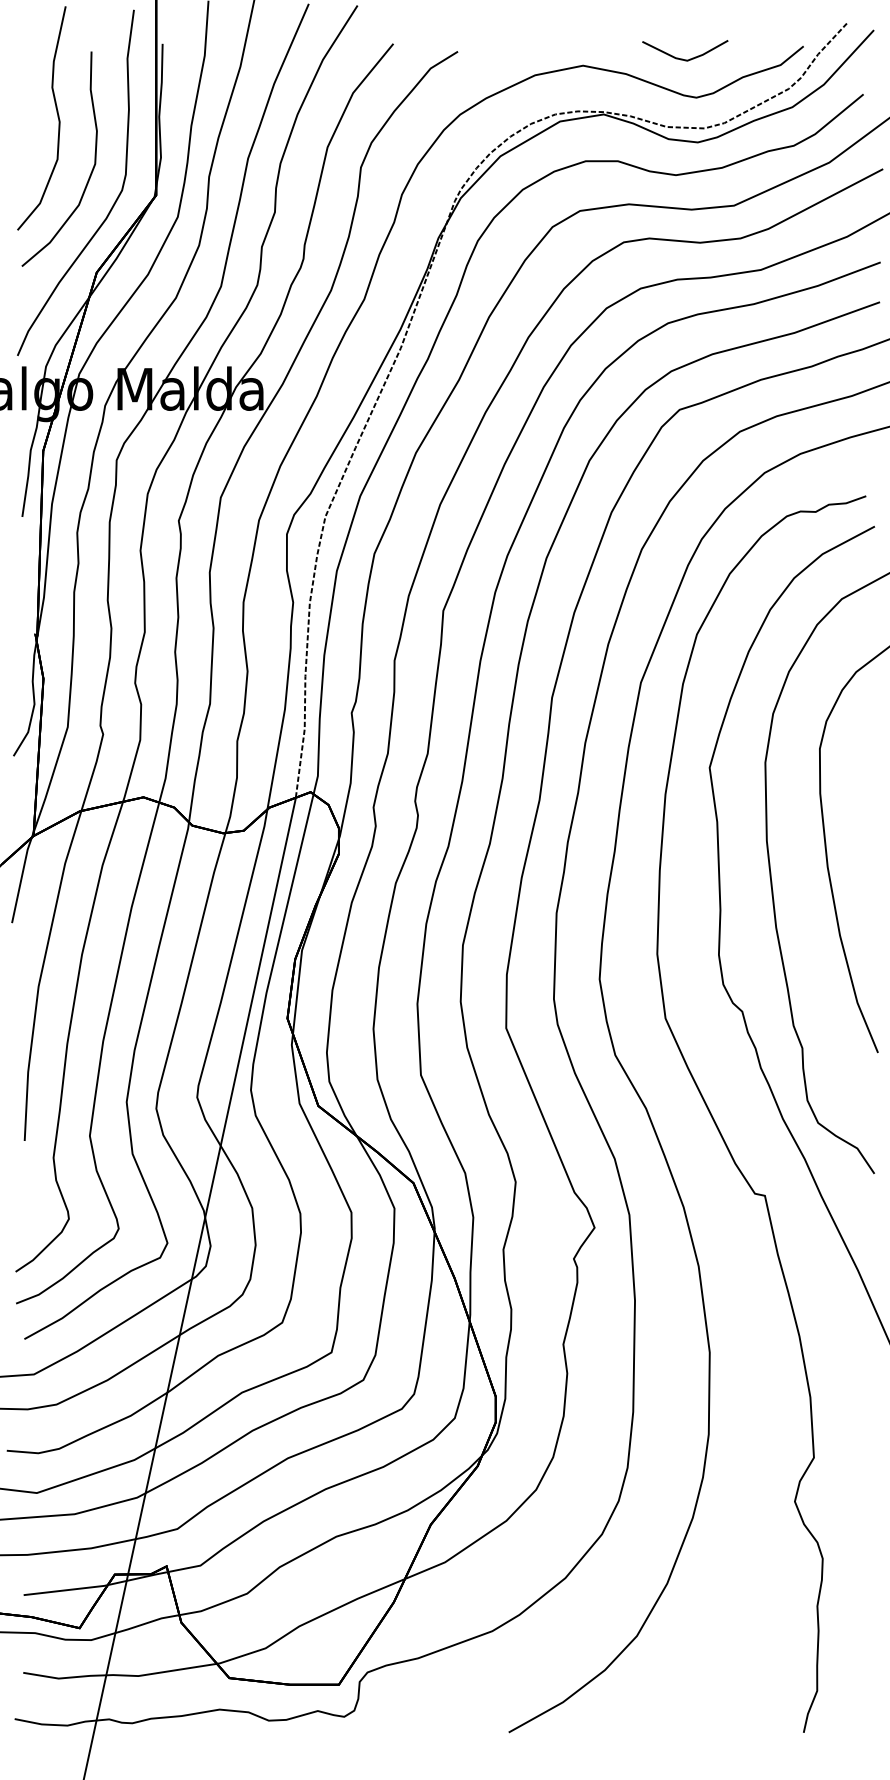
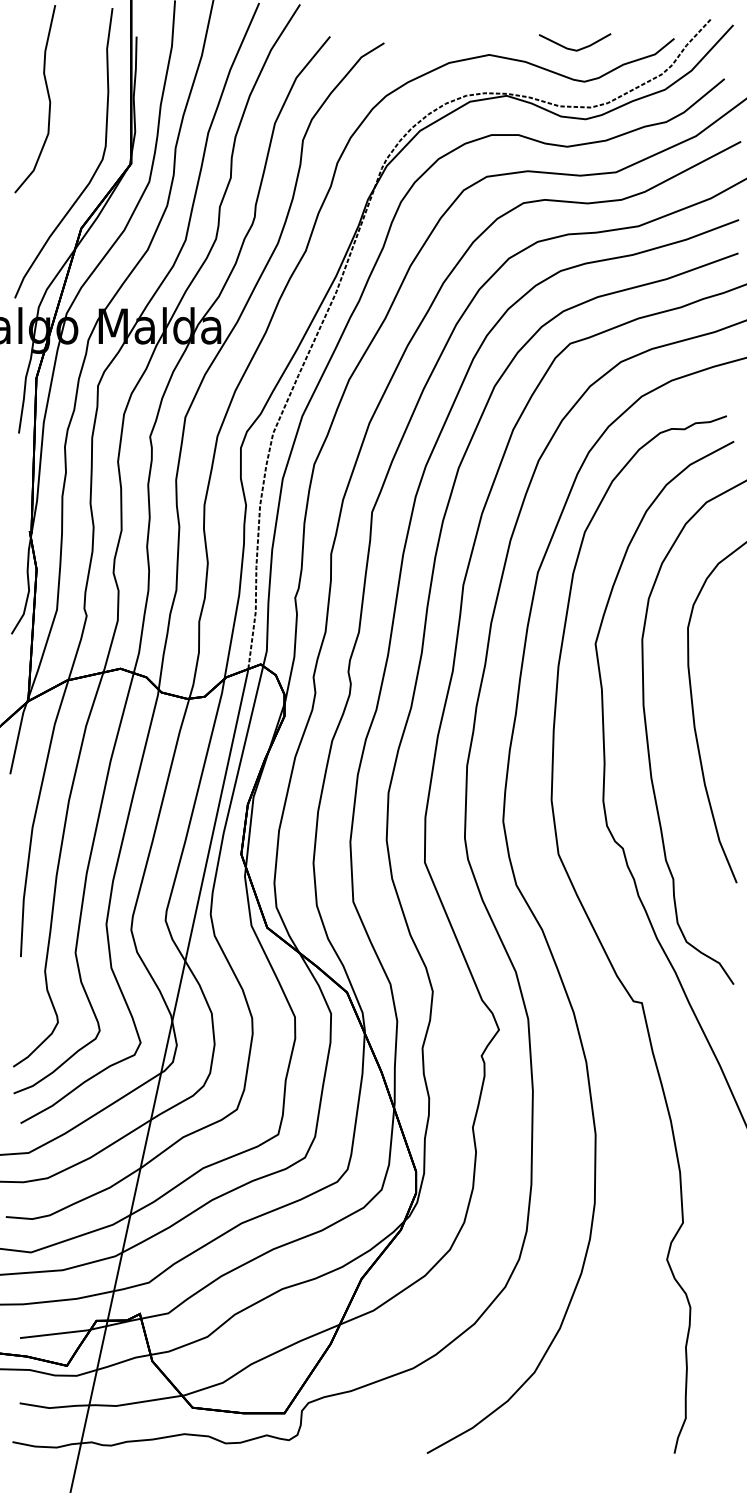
part: (90, 172) -> (76, 144), removed

